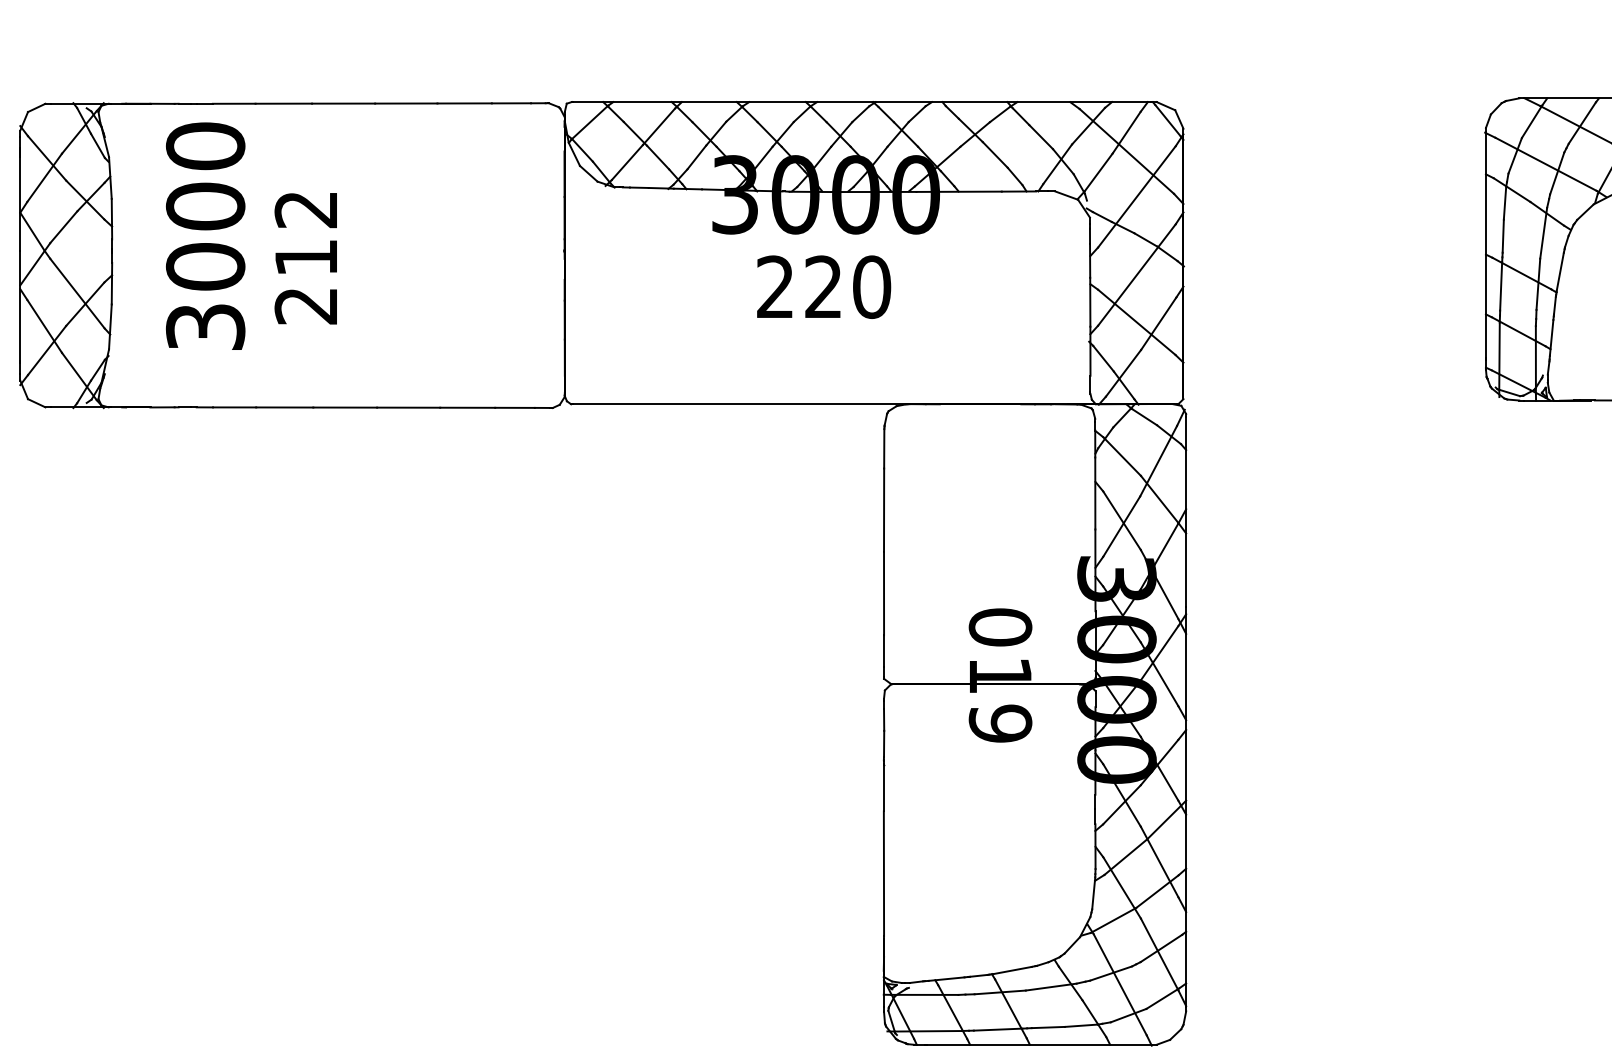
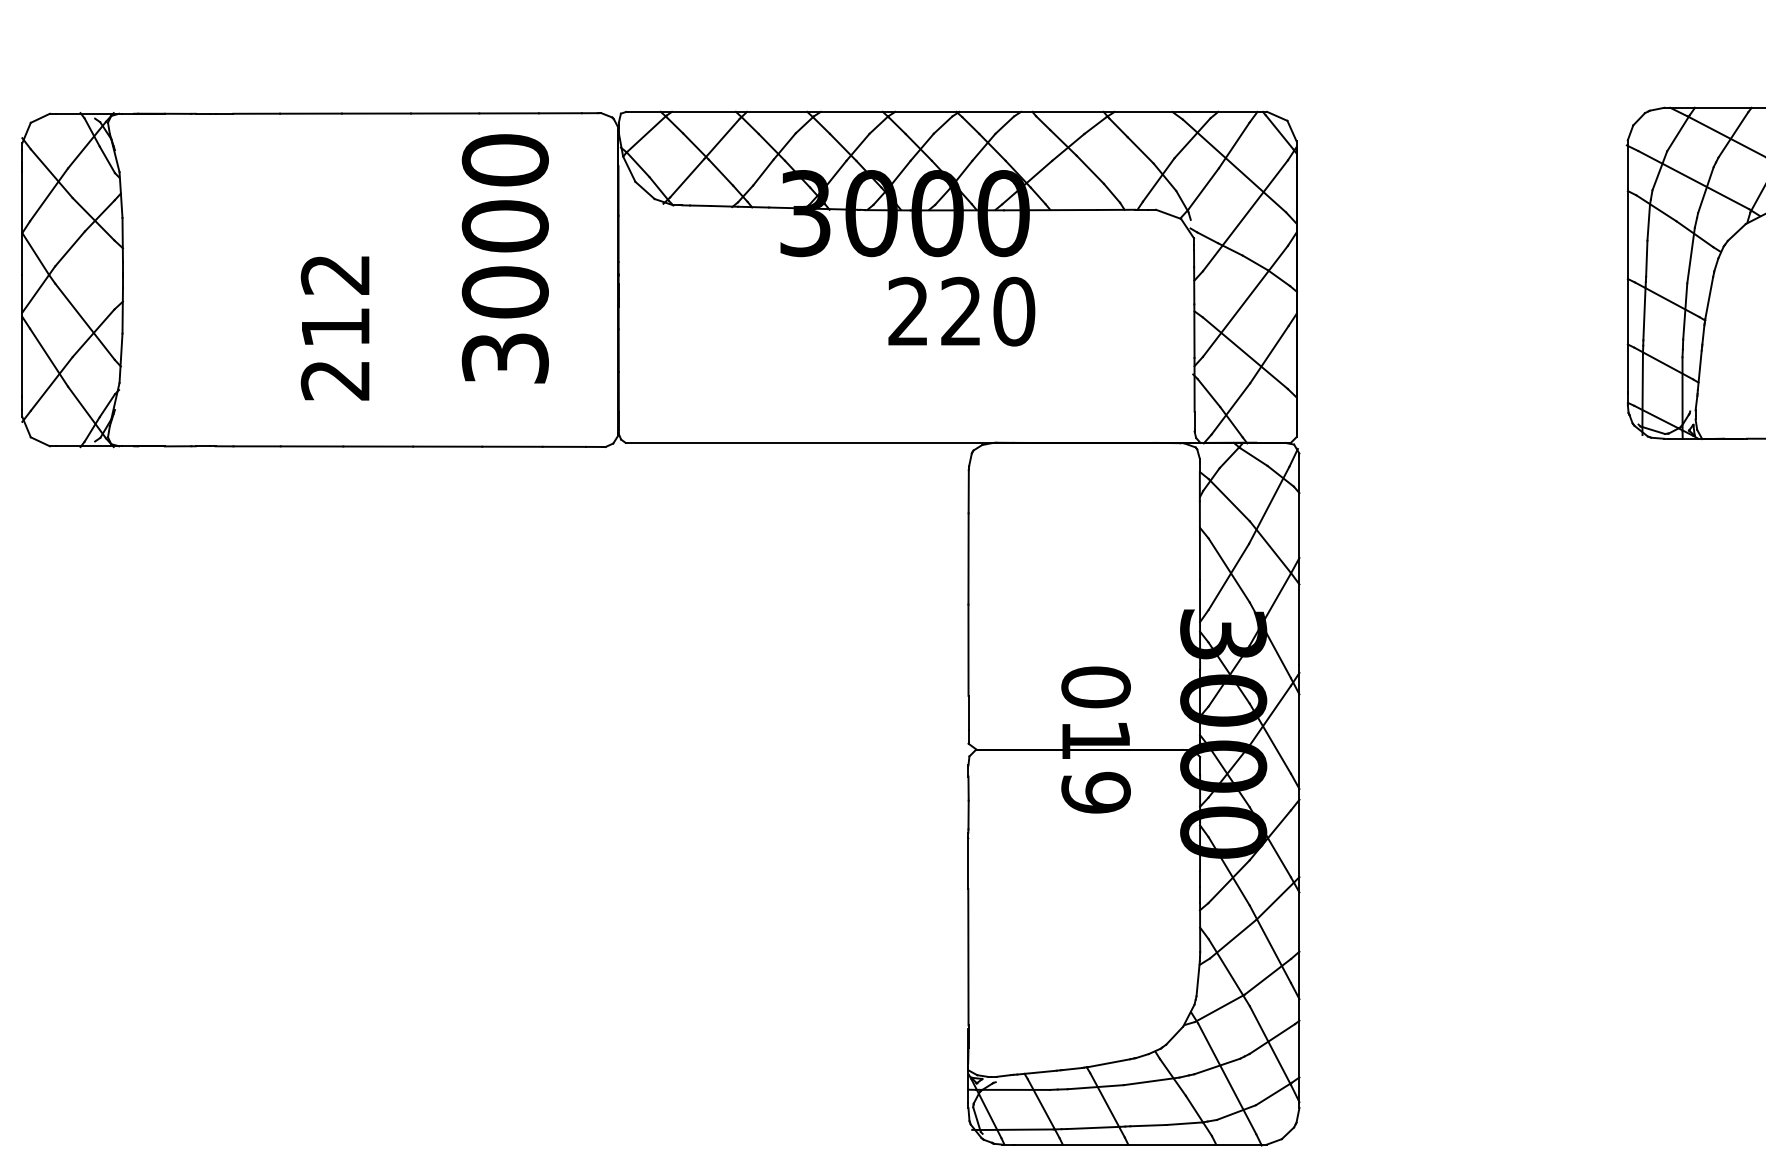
text: (204, 235) -> (504, 258), moved
text: (305, 258) -> (334, 328), moved
text: (823, 287) -> (961, 311), moved

